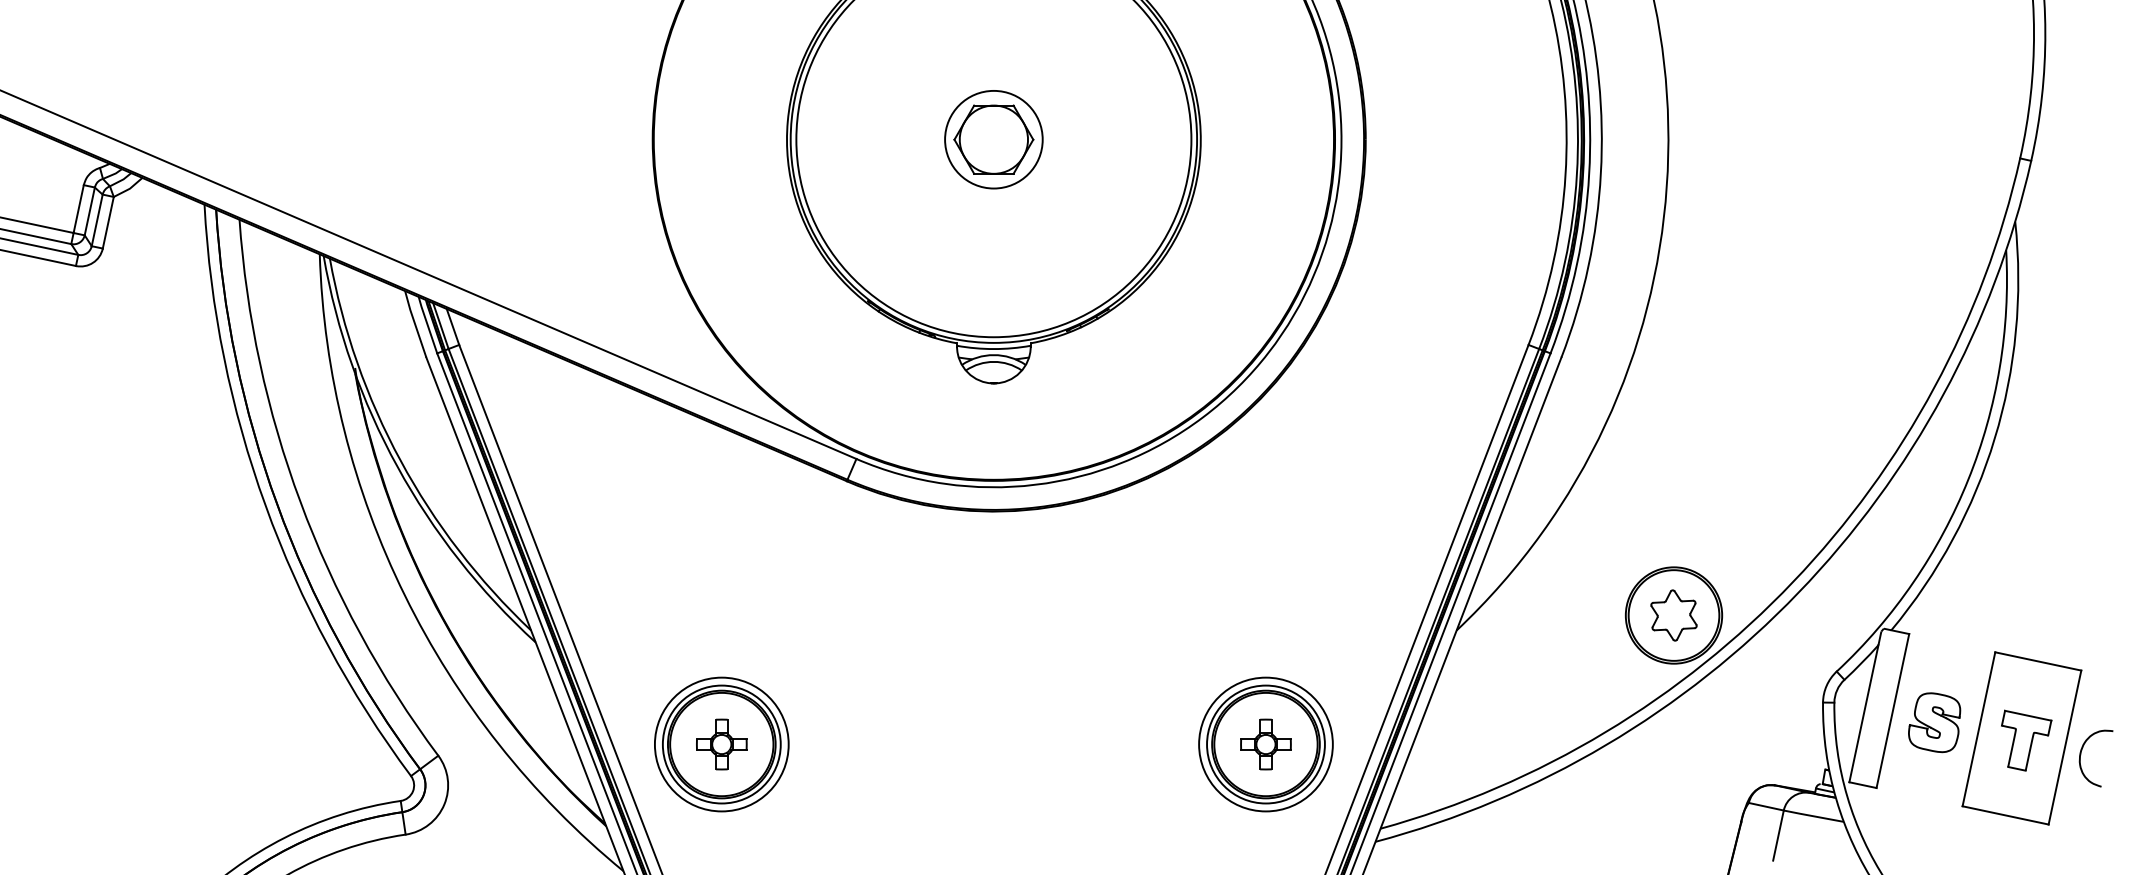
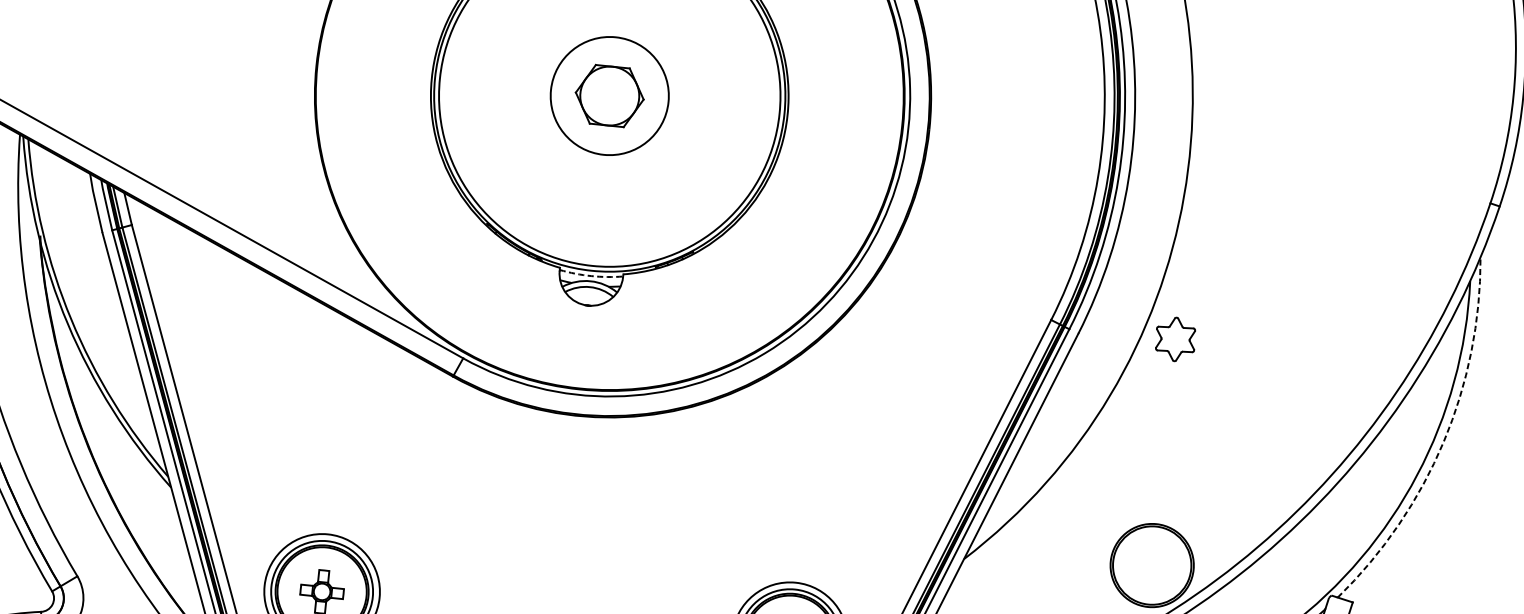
circle: (993, 139) -> (609, 95), size x1.4
arc: (993, 349) -> (590, 276), solid -> dashed
arc: (1994, 438) -> (1443, 441), solid -> dashed
part: (1673, 615) -> (1175, 339), moved

